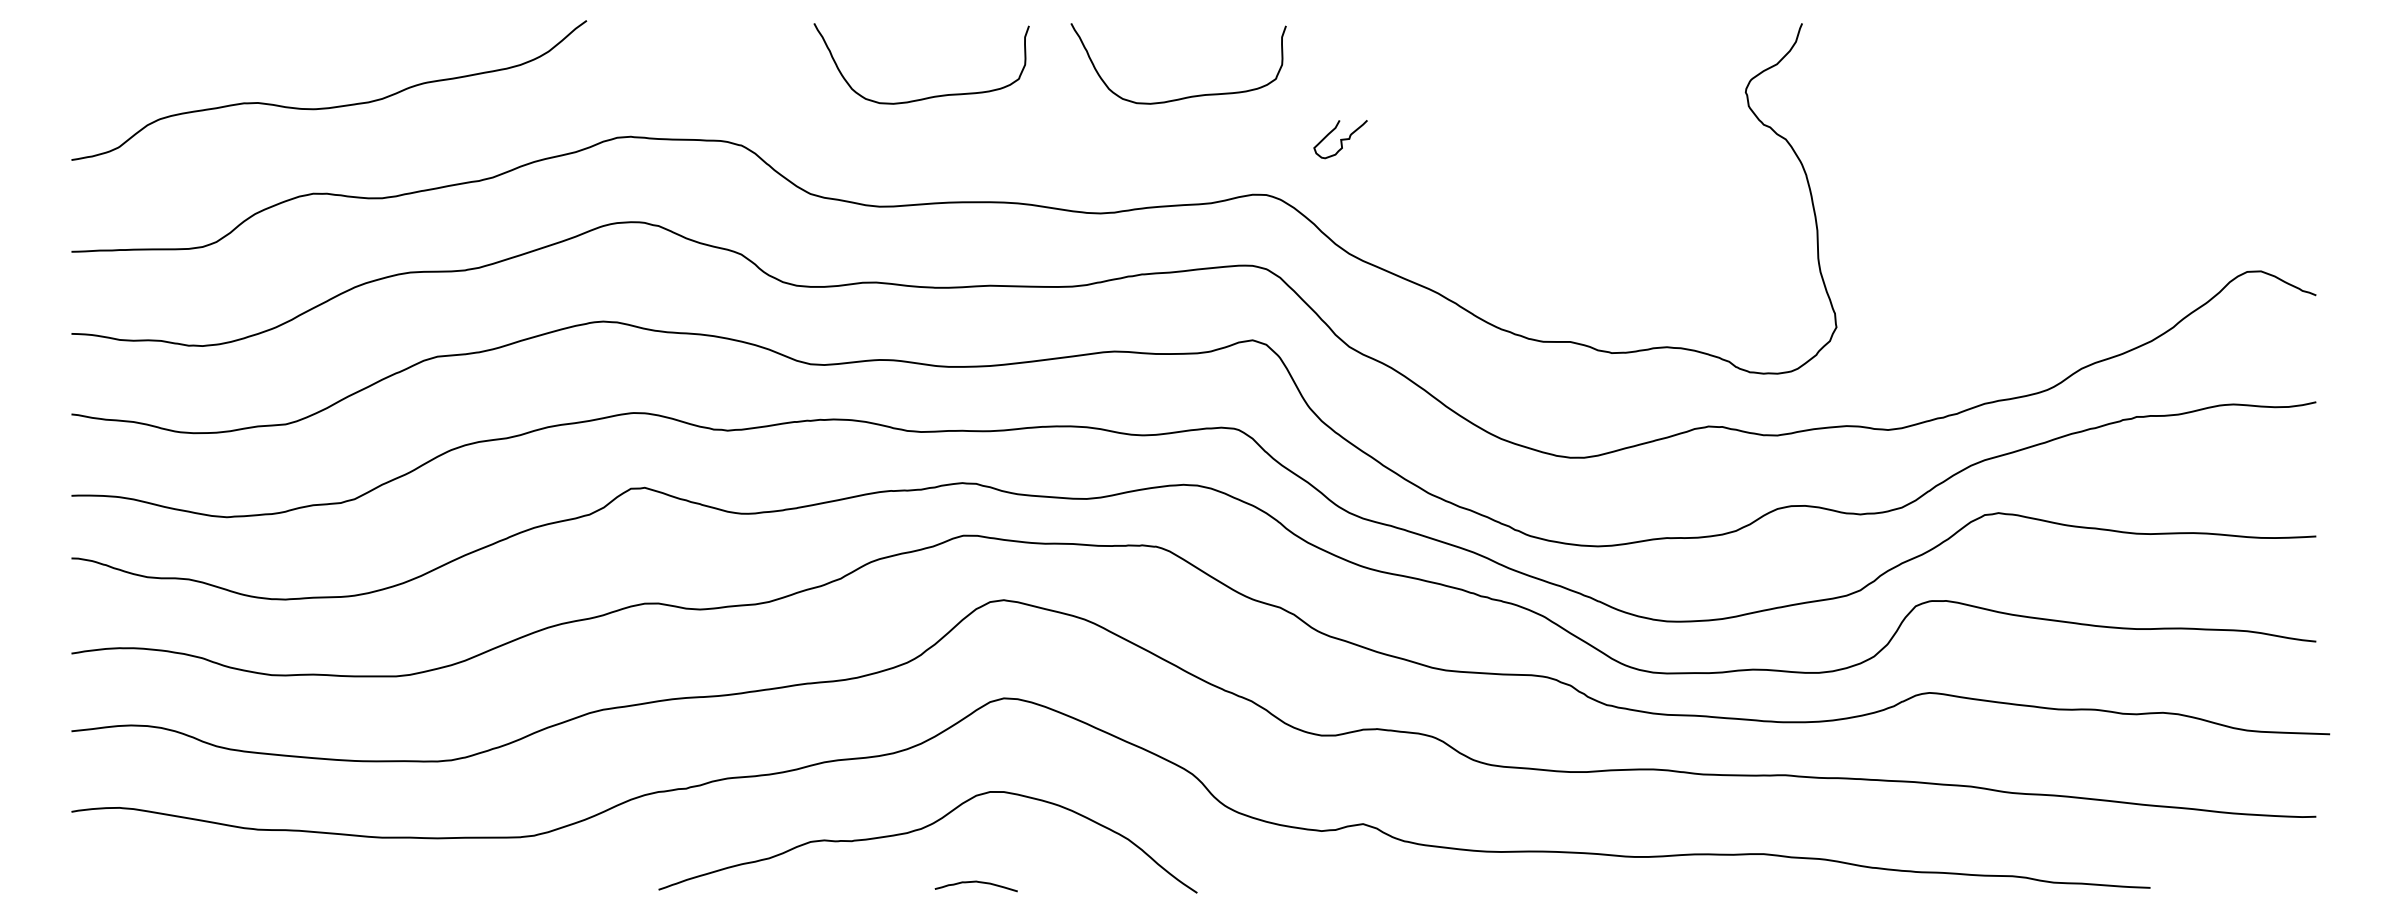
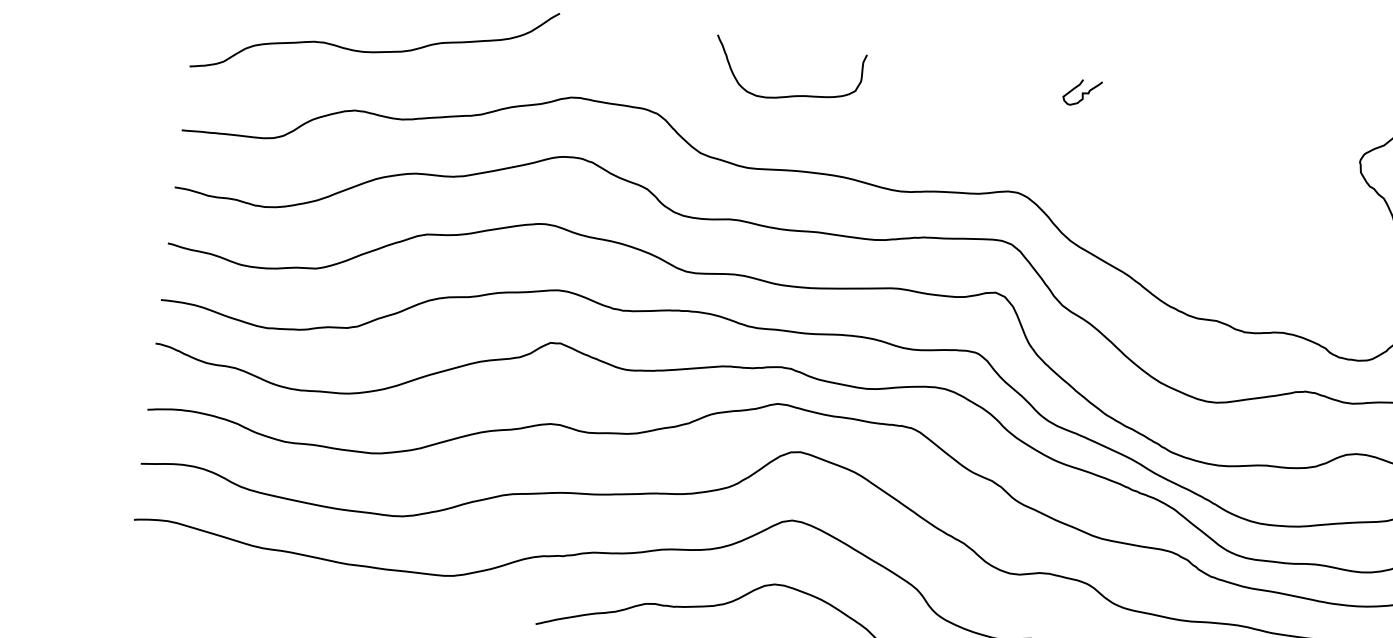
curve: (1186, 96) -> (970, 117), removed
curve: (1340, 139) -> (1082, 93), moved

